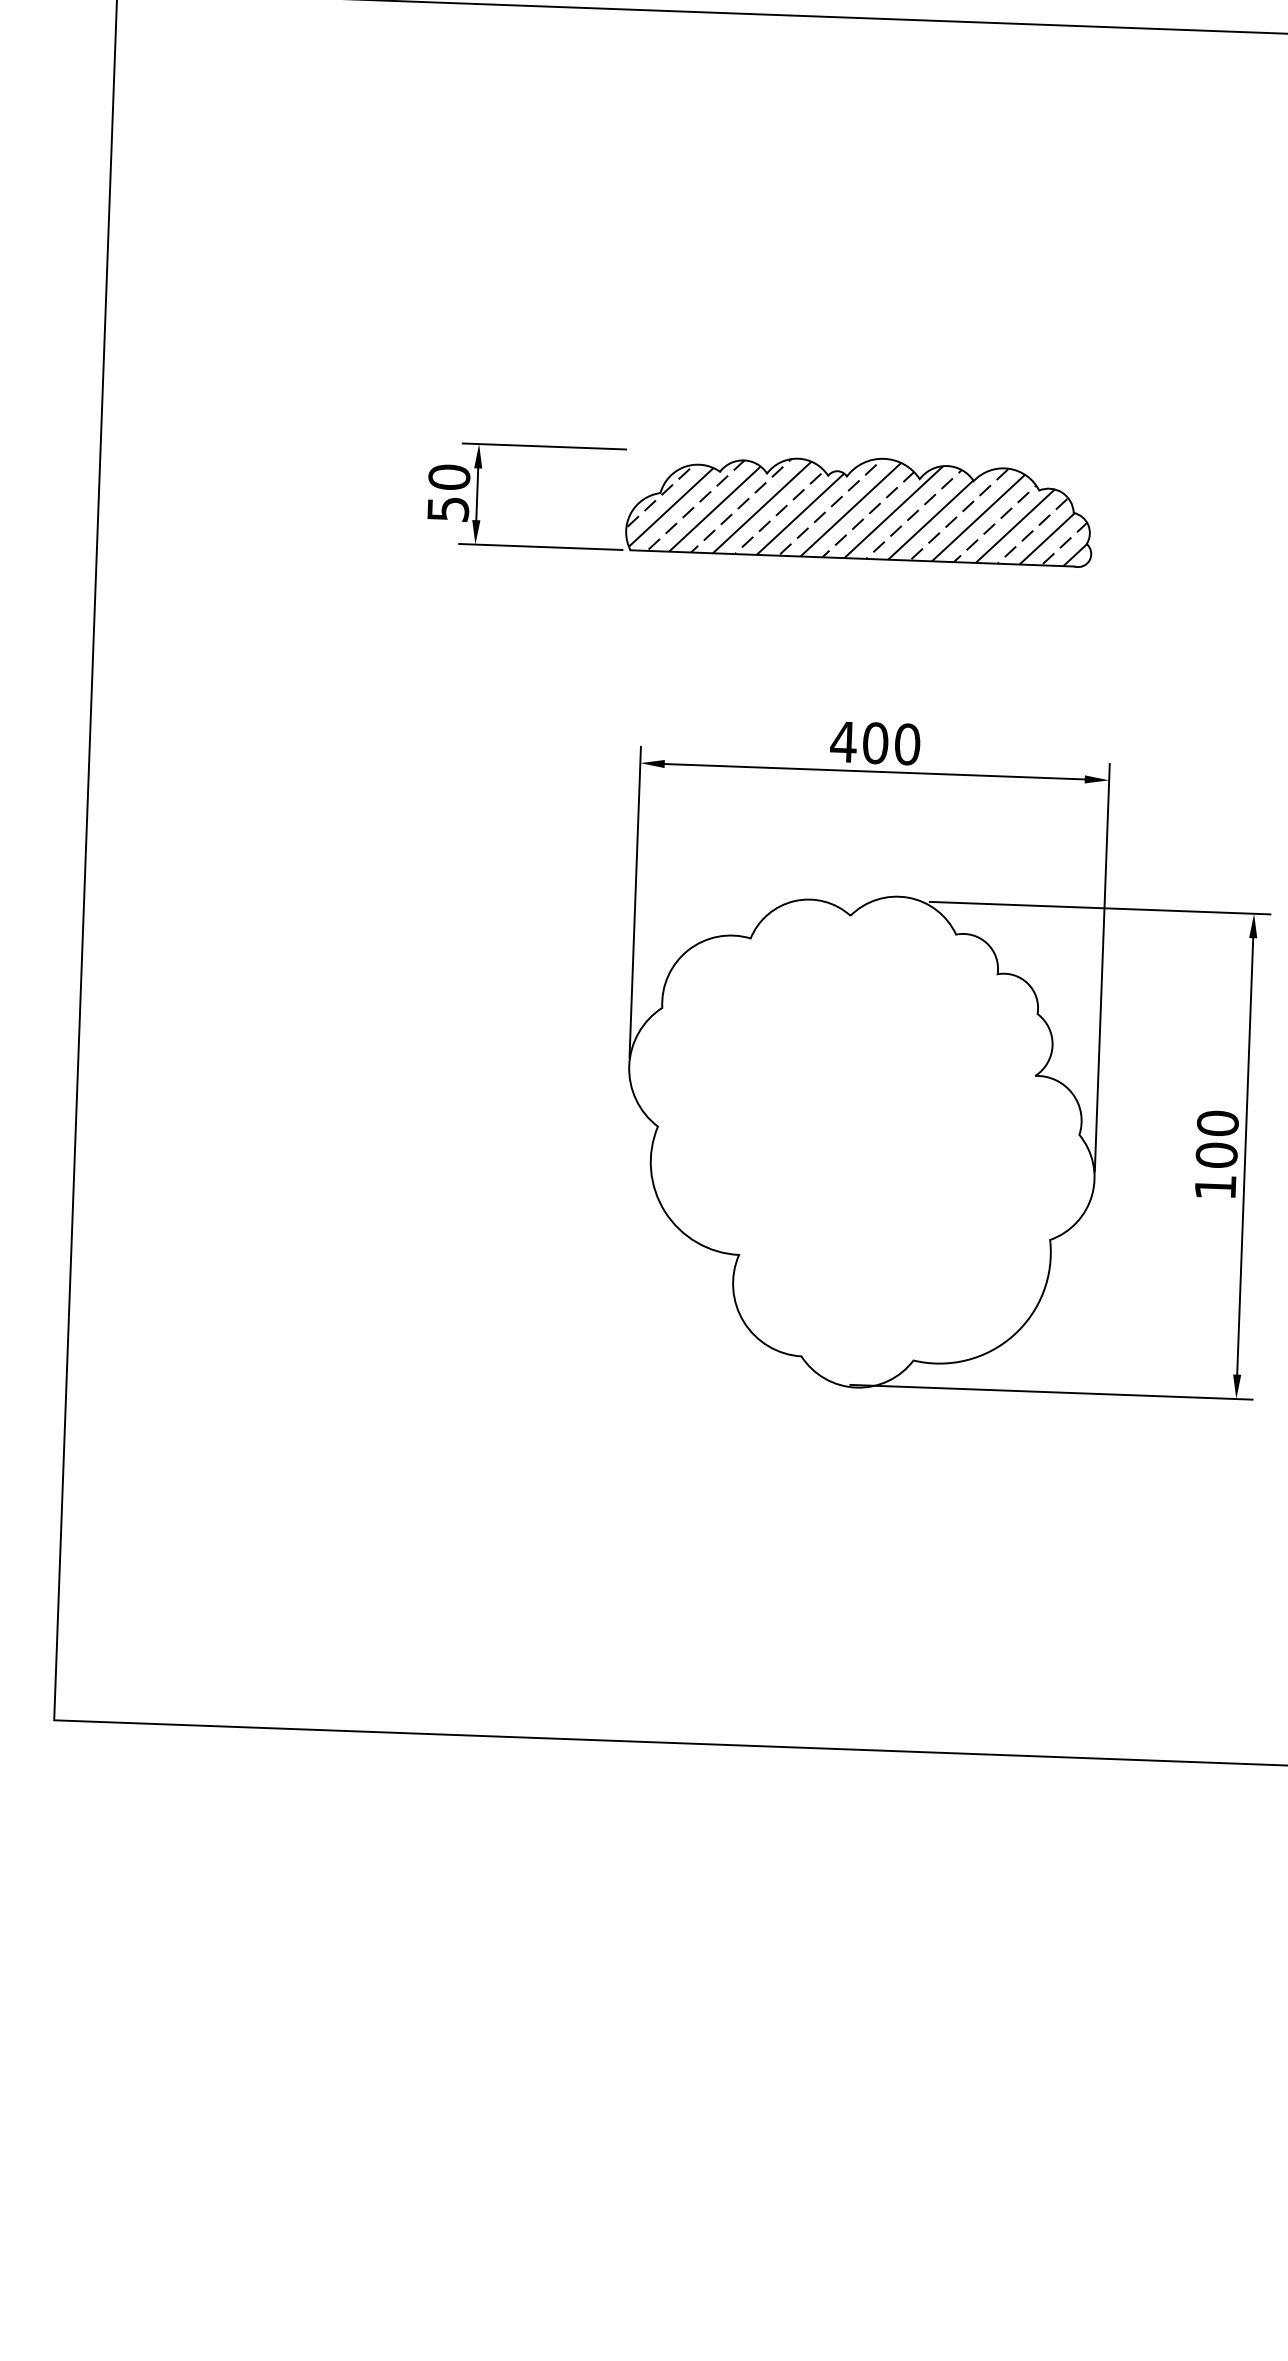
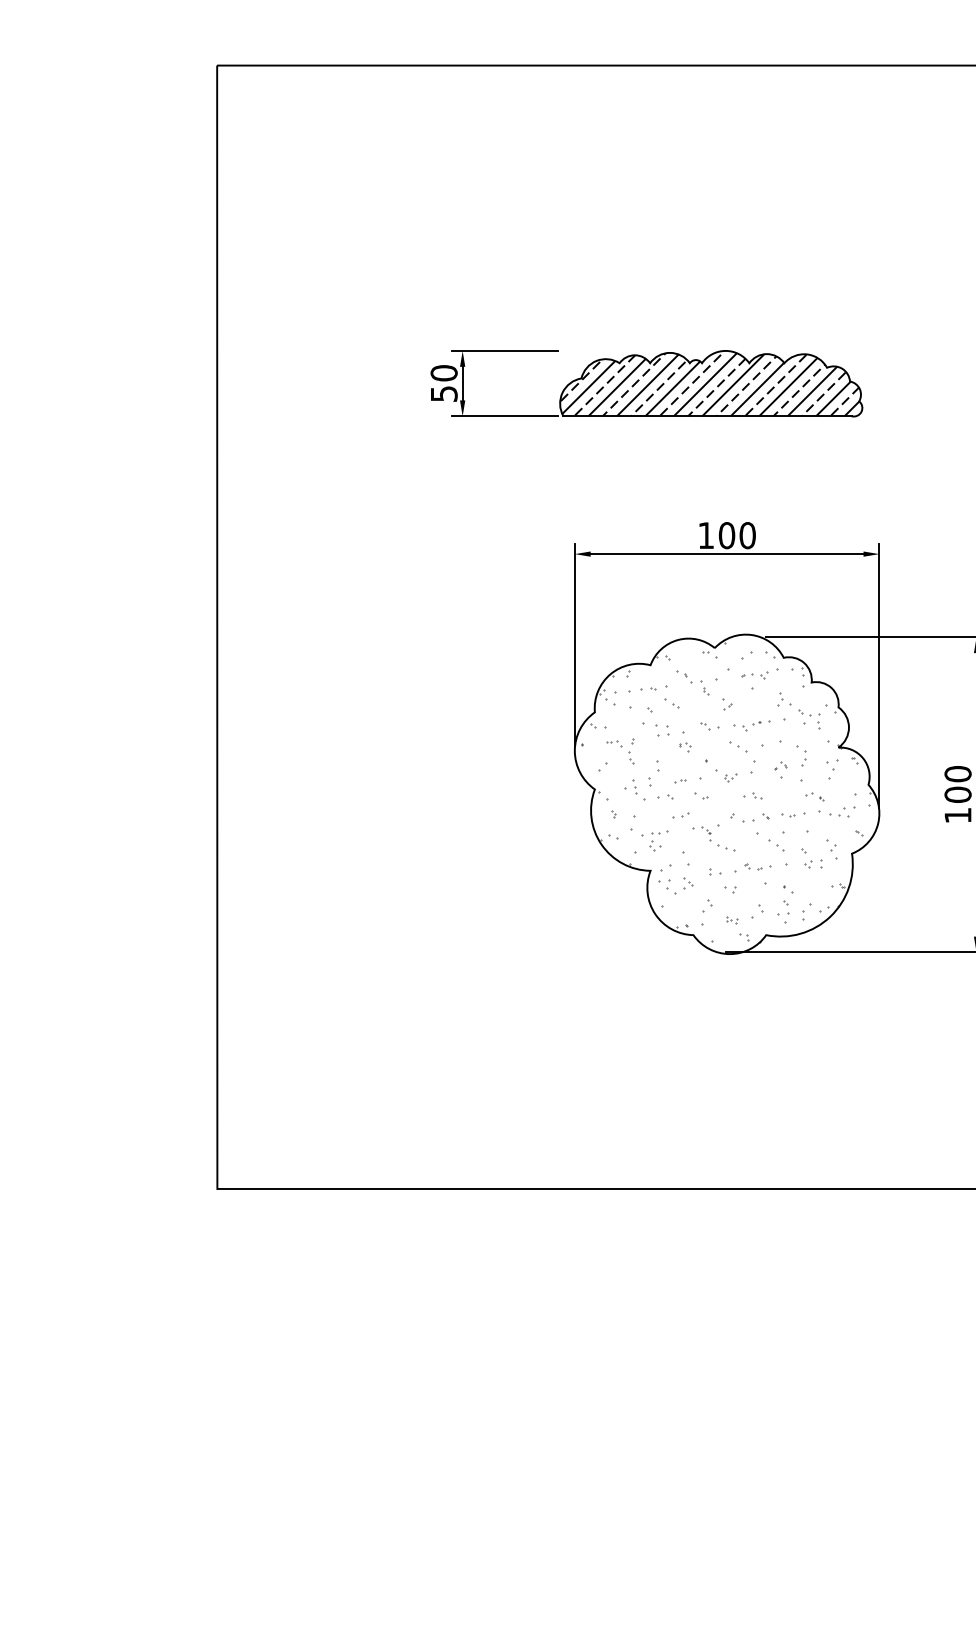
text: (842, 741) -> (705, 535), 400 -> 100
hatch: (858, 1137) -> (725, 791), added

